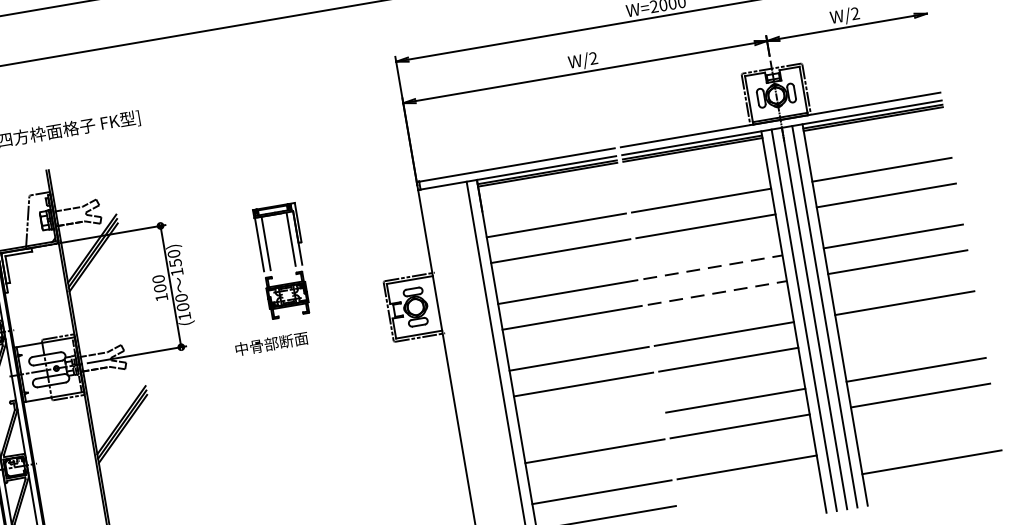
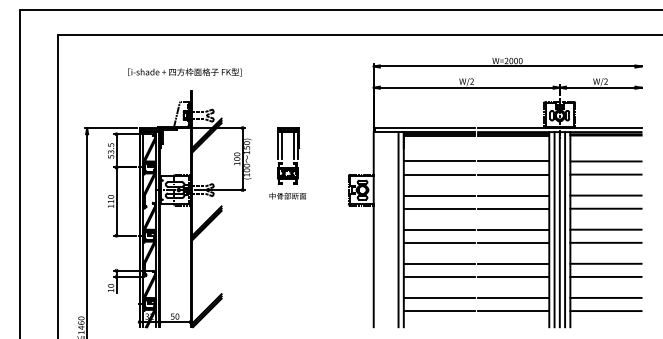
part: (282, 260) -> (288, 155), moved
line: (712, 267) -> (513, 195), dashed -> solid
line: (716, 292) -> (513, 208), dashed -> solid
line: (908, 328) -> (605, 242), added
line: (588, 425) -> (438, 263), added
line: (926, 435) -> (605, 297), added
line: (751, 493) -> (513, 311), added

